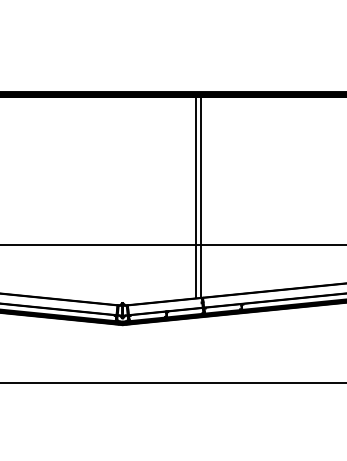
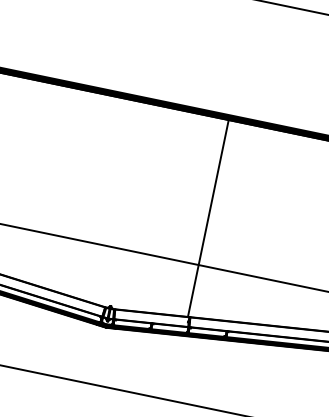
line: (196, 197) -> (204, 217), removed

